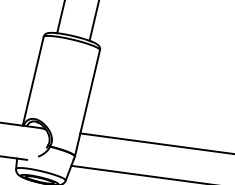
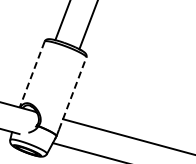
line: (33, 82) -> (32, 75), solid -> dashed
line: (88, 98) -> (72, 93), solid -> dashed

